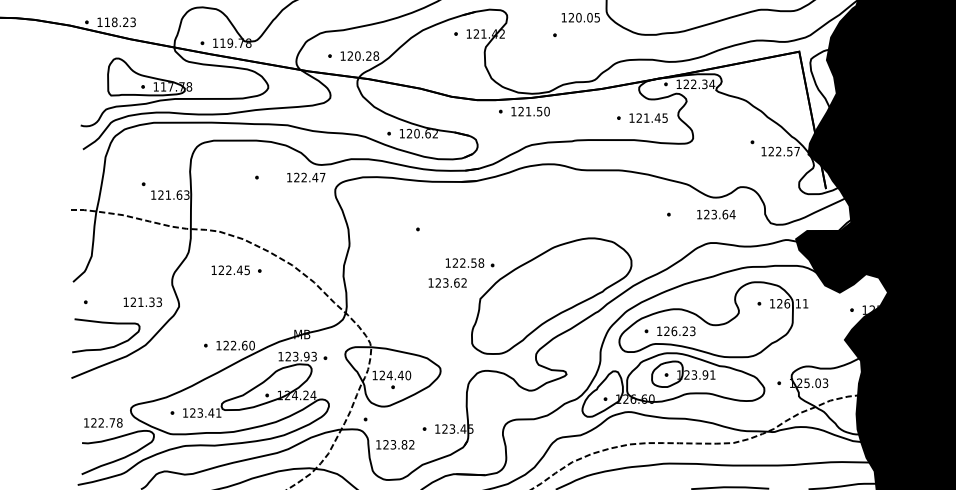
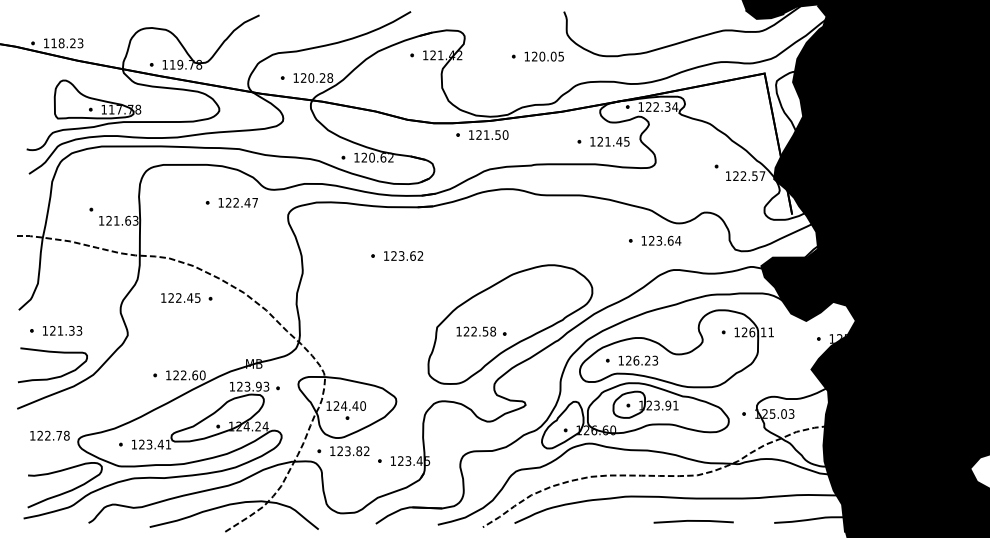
text: (580, 17) -> (543, 56), moved
text: (305, 177) -> (237, 202), moved
text: (716, 214) -> (661, 240), moved
part: (470, 262) -> (481, 331), moved
text: (447, 282) -> (403, 255), moved
text: (142, 301) -> (62, 330), moved
text: (102, 422) -> (49, 435), moved
text: (395, 445) -> (349, 451), moved

